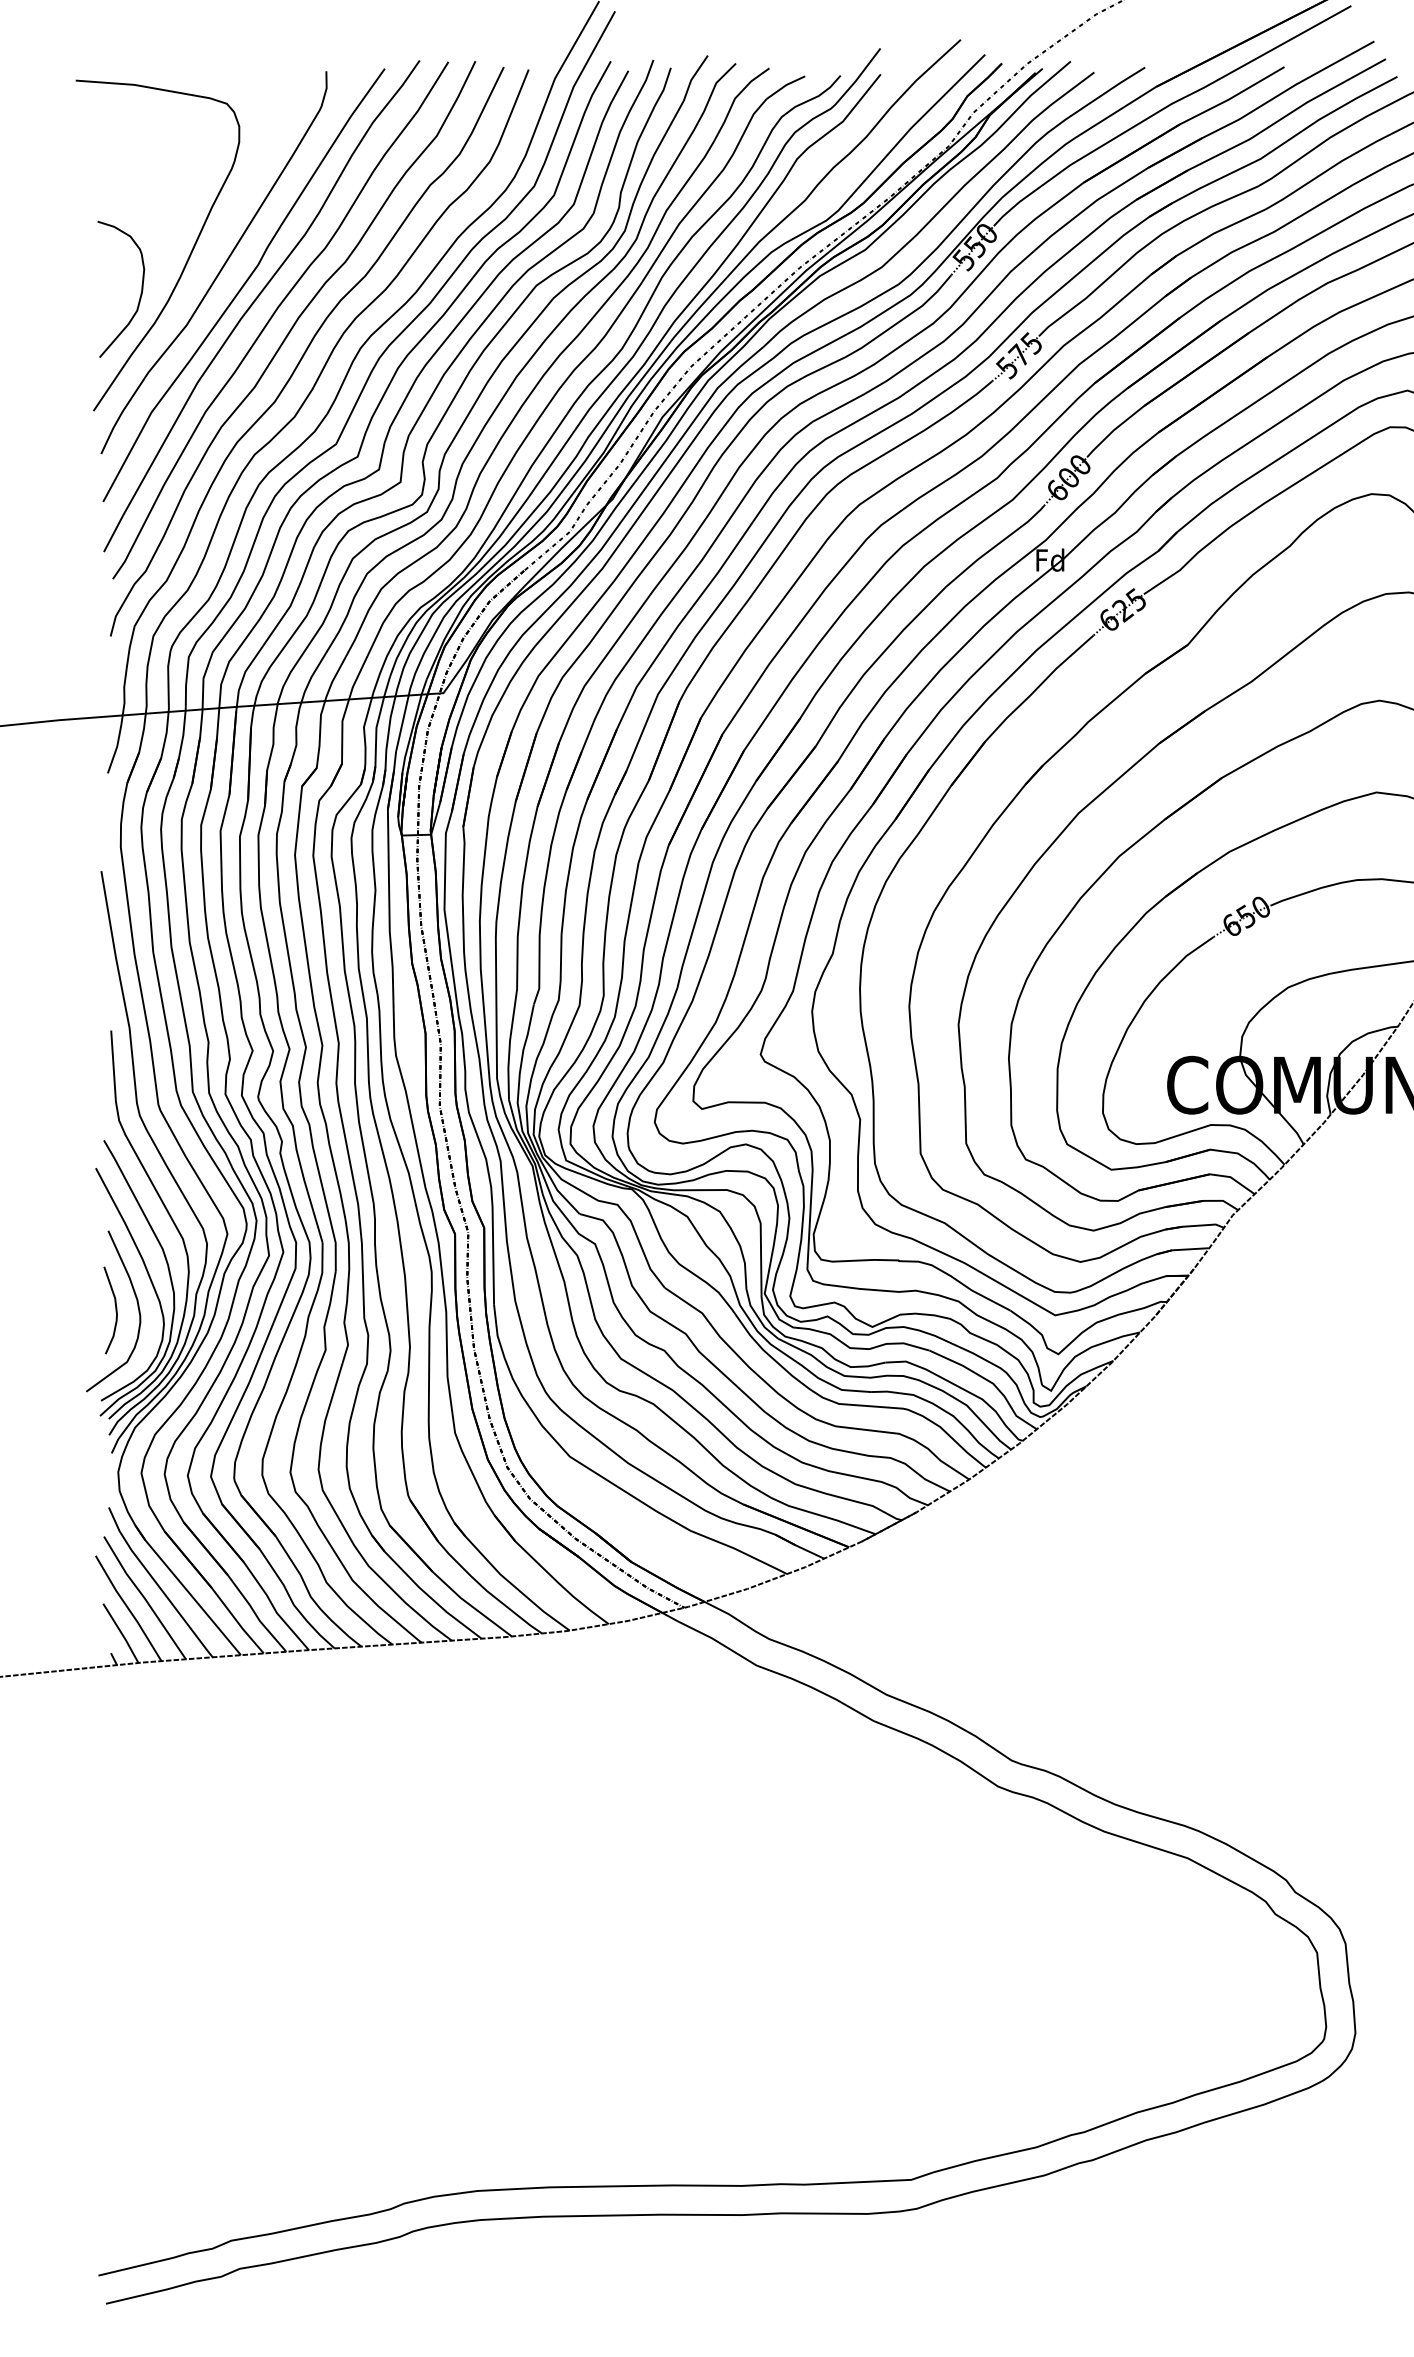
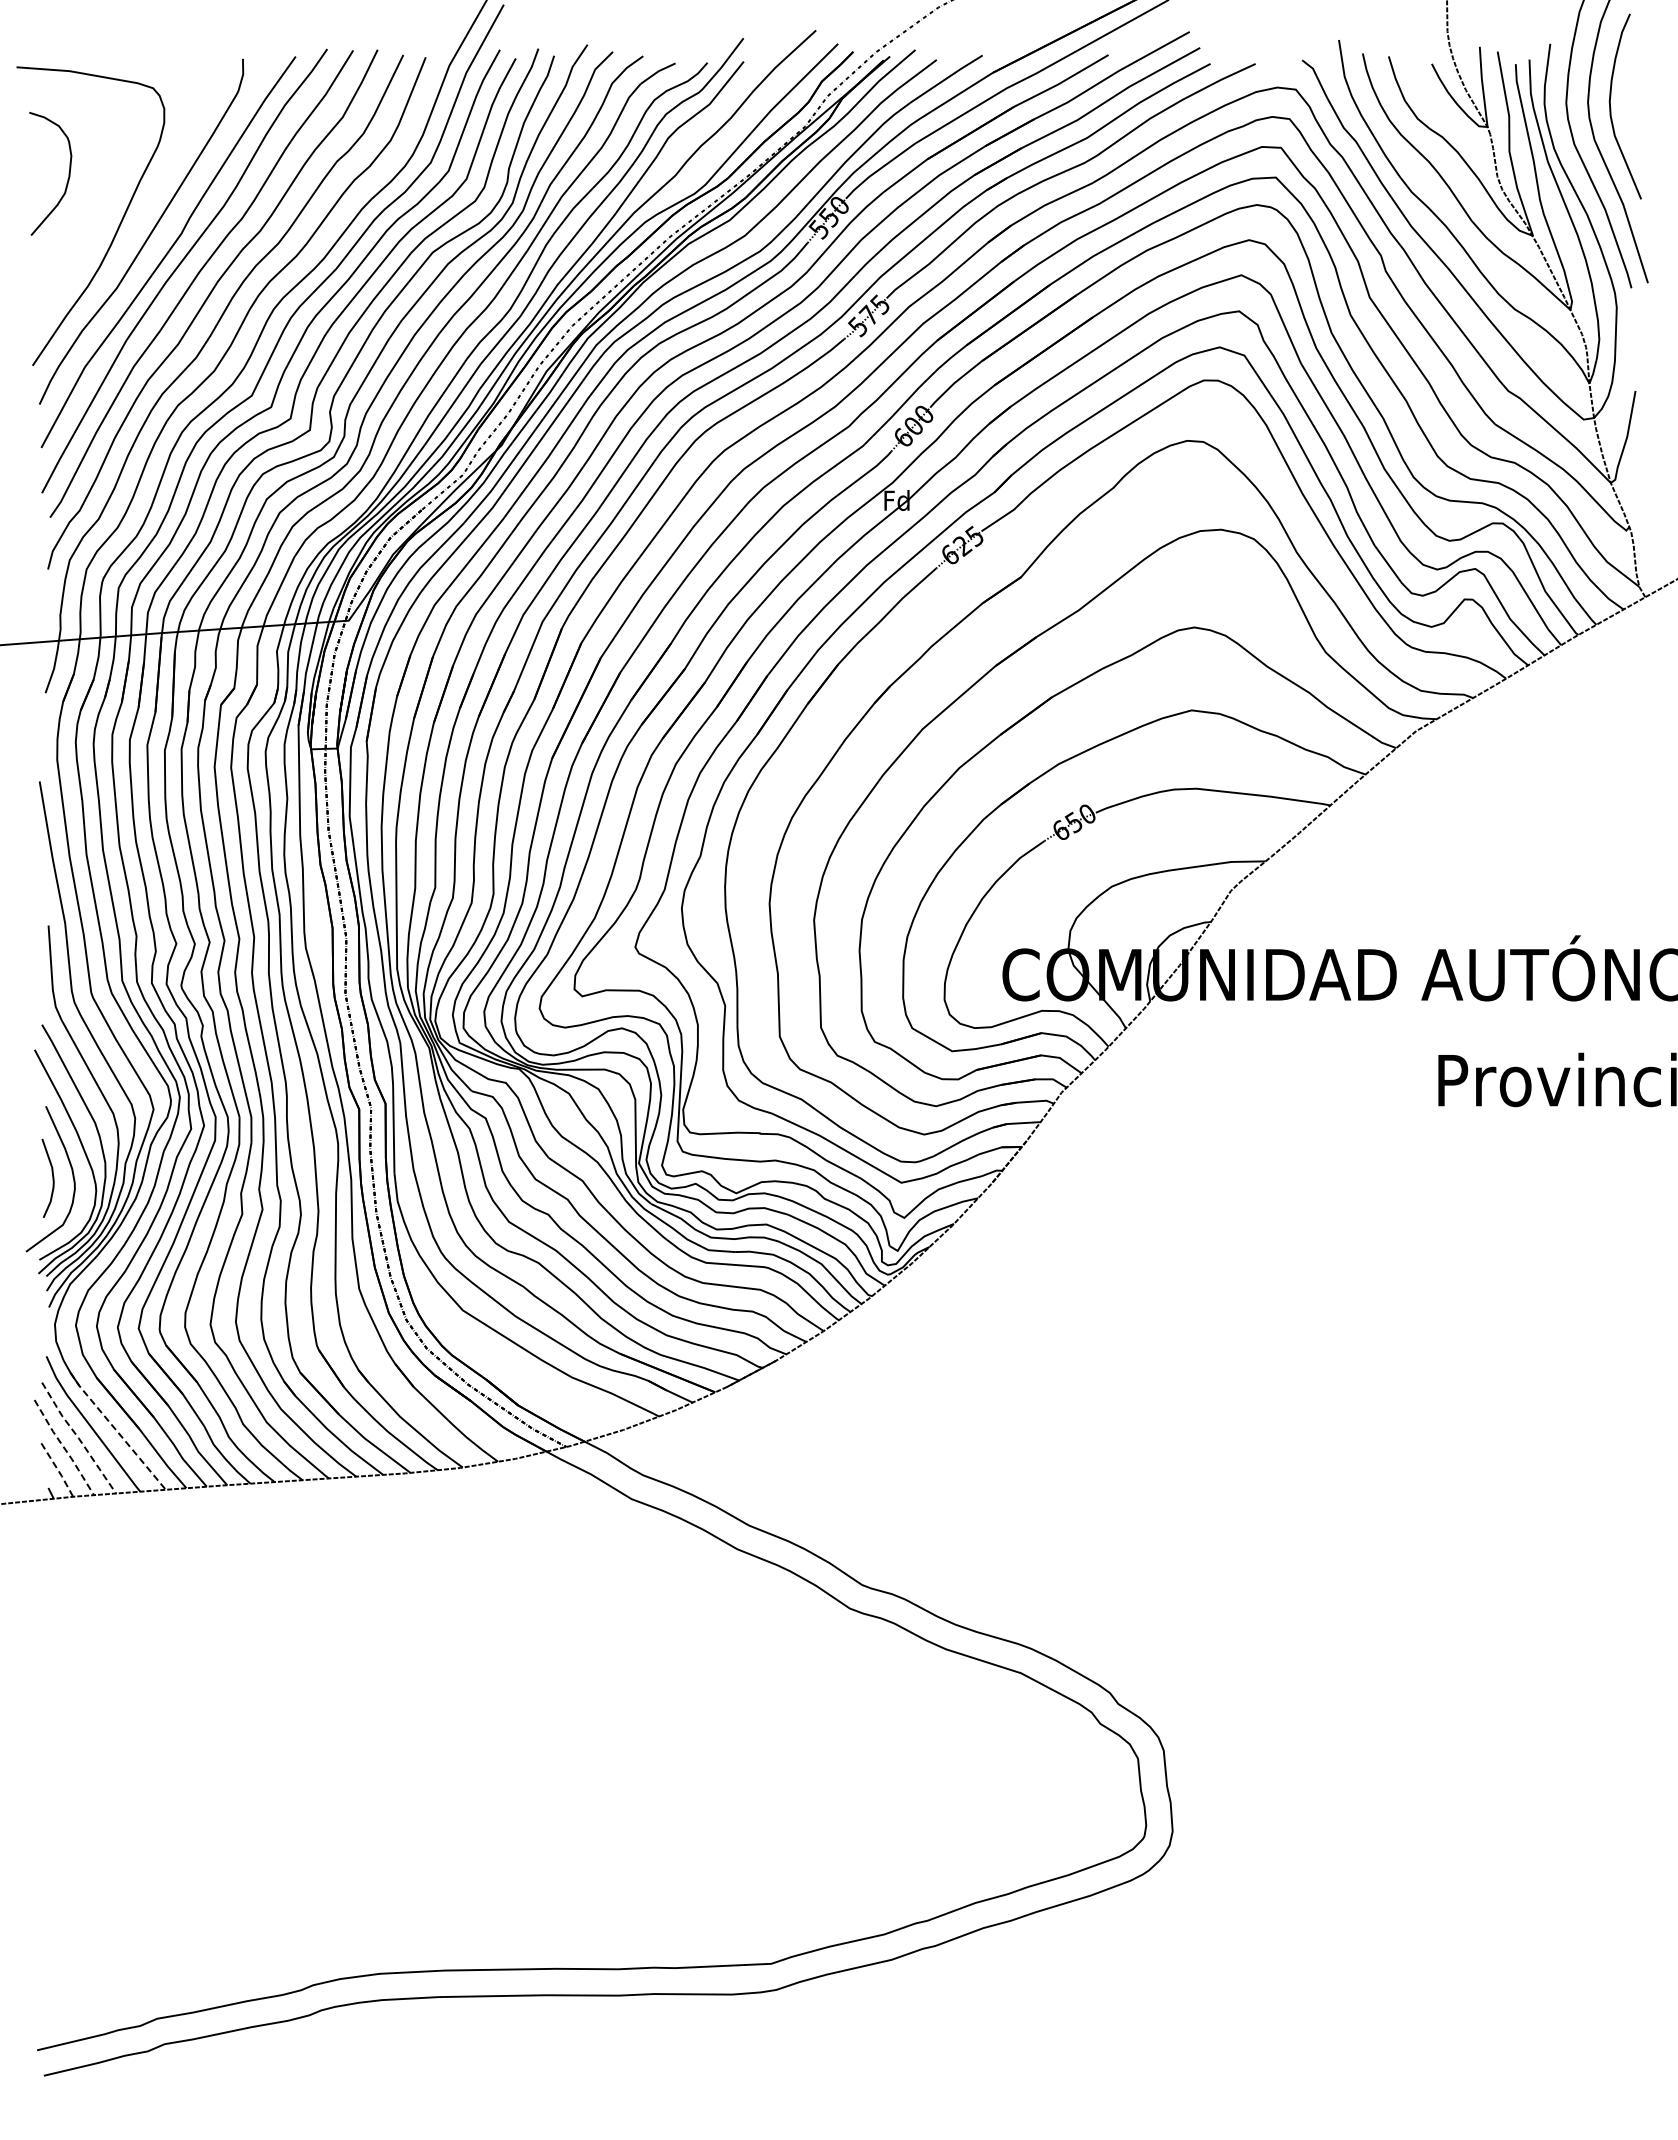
curve: (141, 288) -> (68, 173), moved
line: (187, 1590) -> (117, 1431), solid -> dashed
line: (144, 1598) -> (78, 1438), solid -> dashed
line: (128, 1608) -> (64, 1447), solid -> dashed
line: (122, 1633) -> (58, 1470), solid -> dashed

